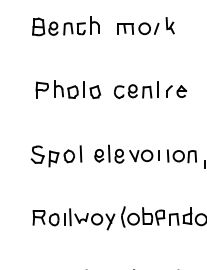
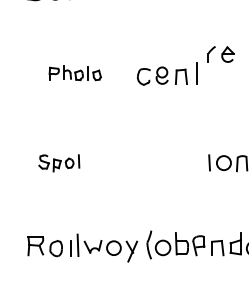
part: (68, 89) -> (75, 73), size x0.6
part: (176, 91) -> (220, 54), moved
part: (126, 153) -> (153, 159), removed
part: (56, 156) -> (59, 163), size x0.6

